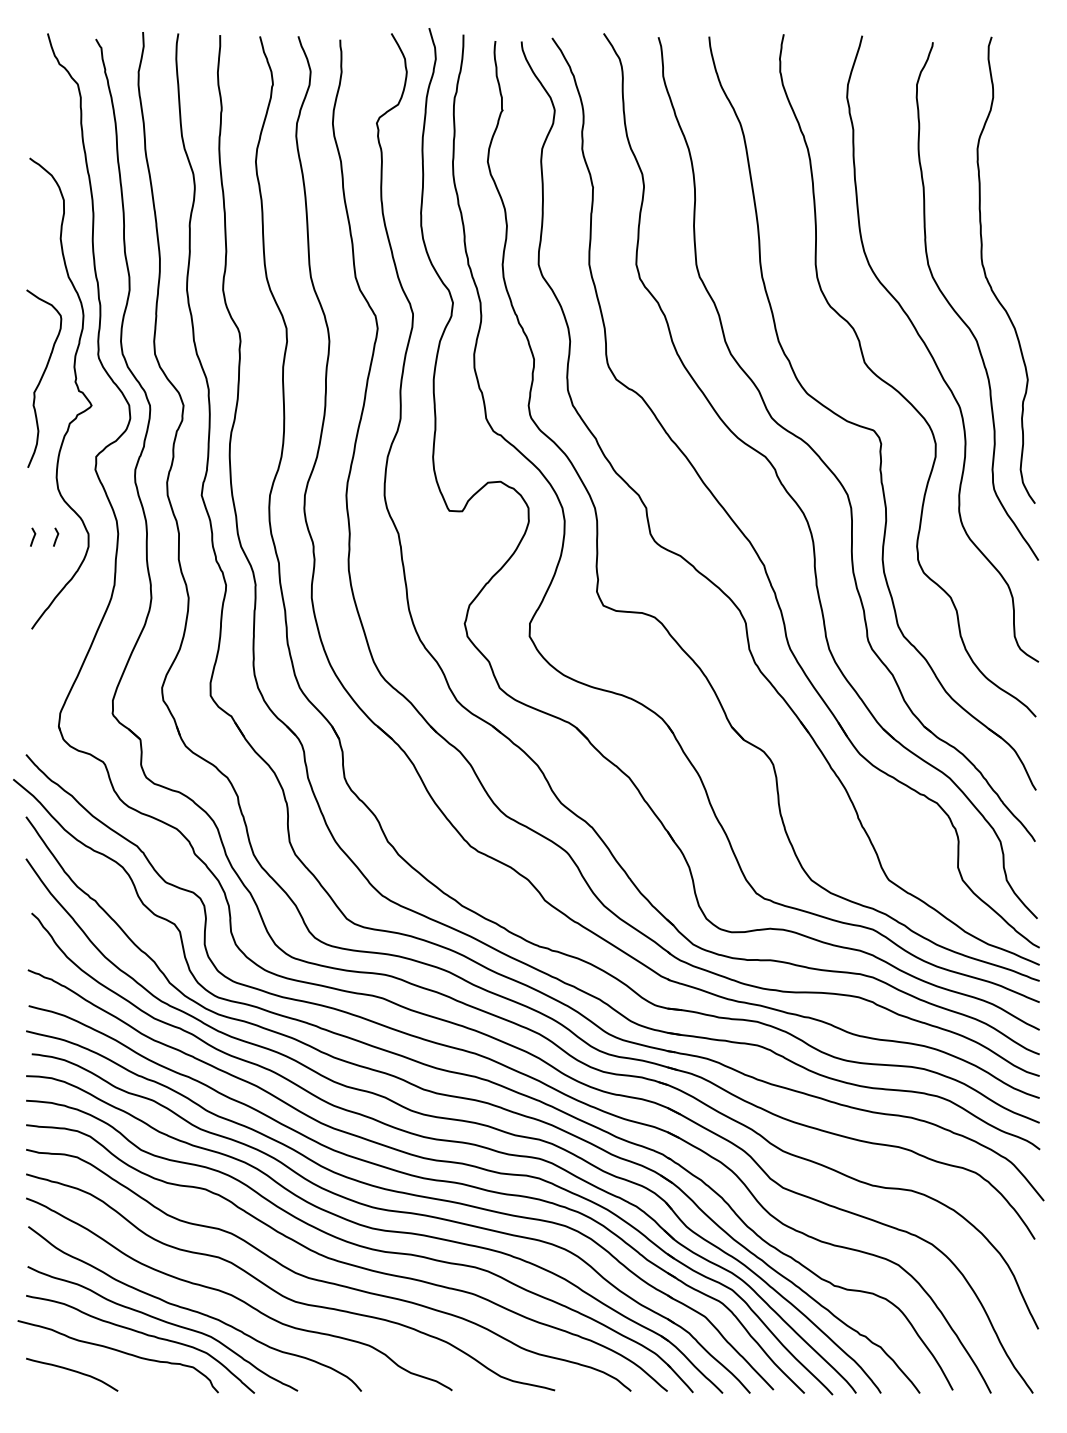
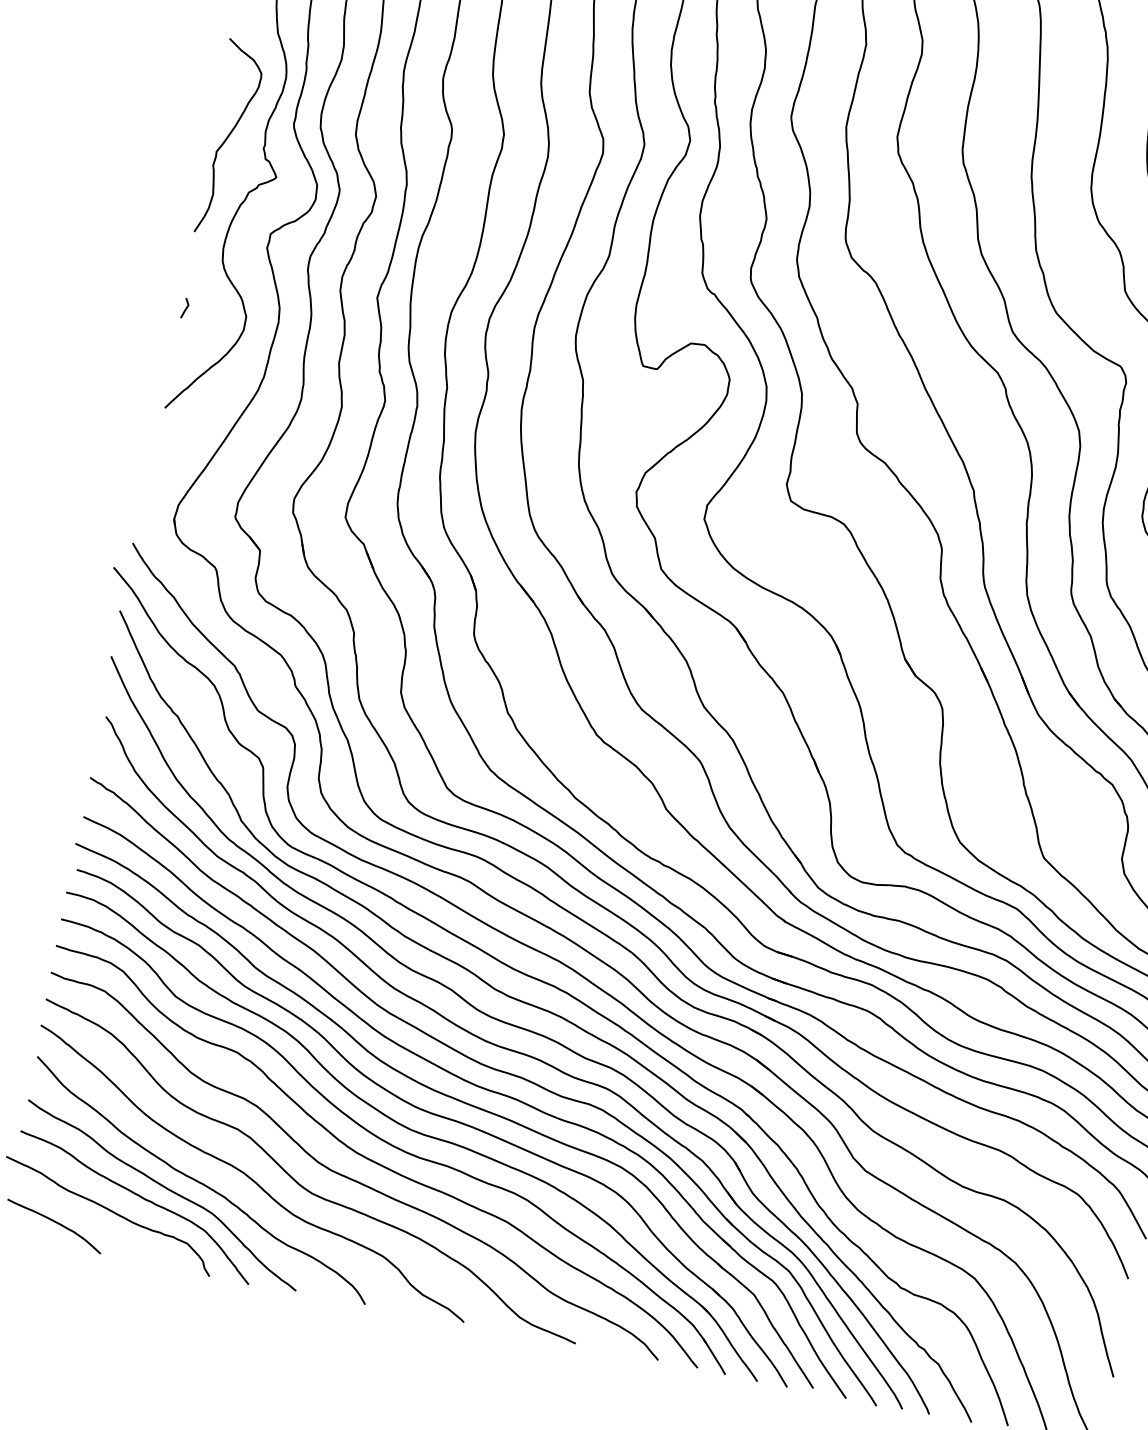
line: (56, 536) -> (210, 312), removed

